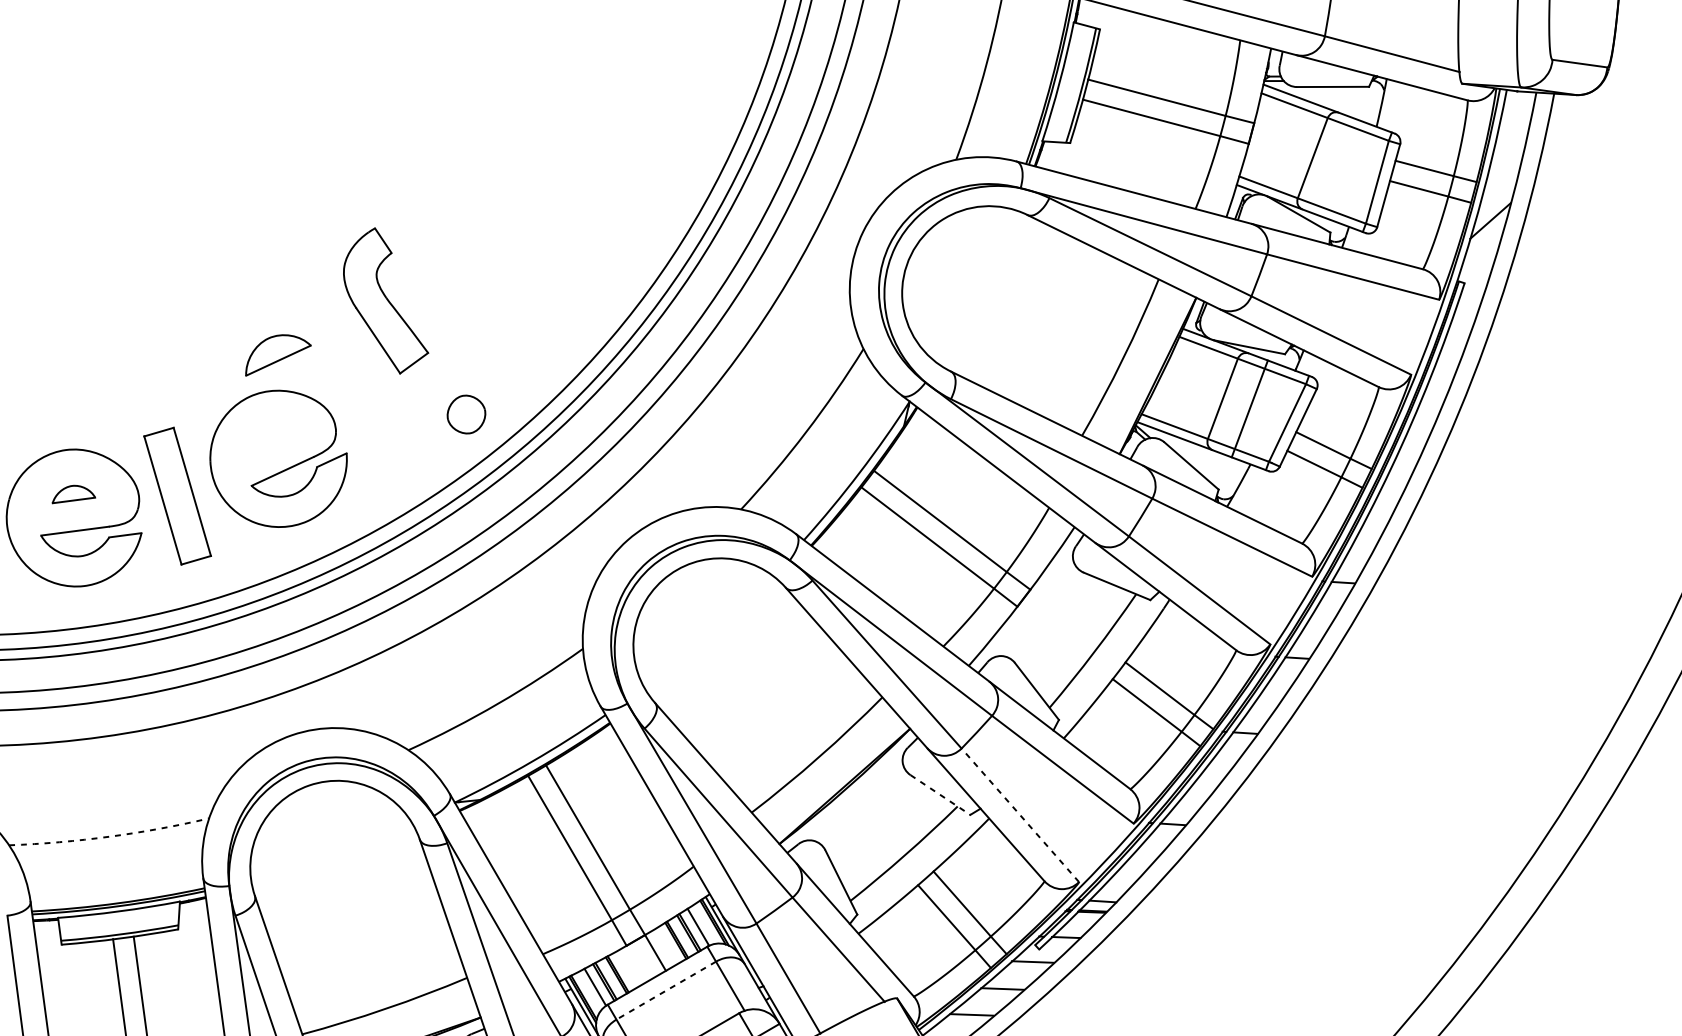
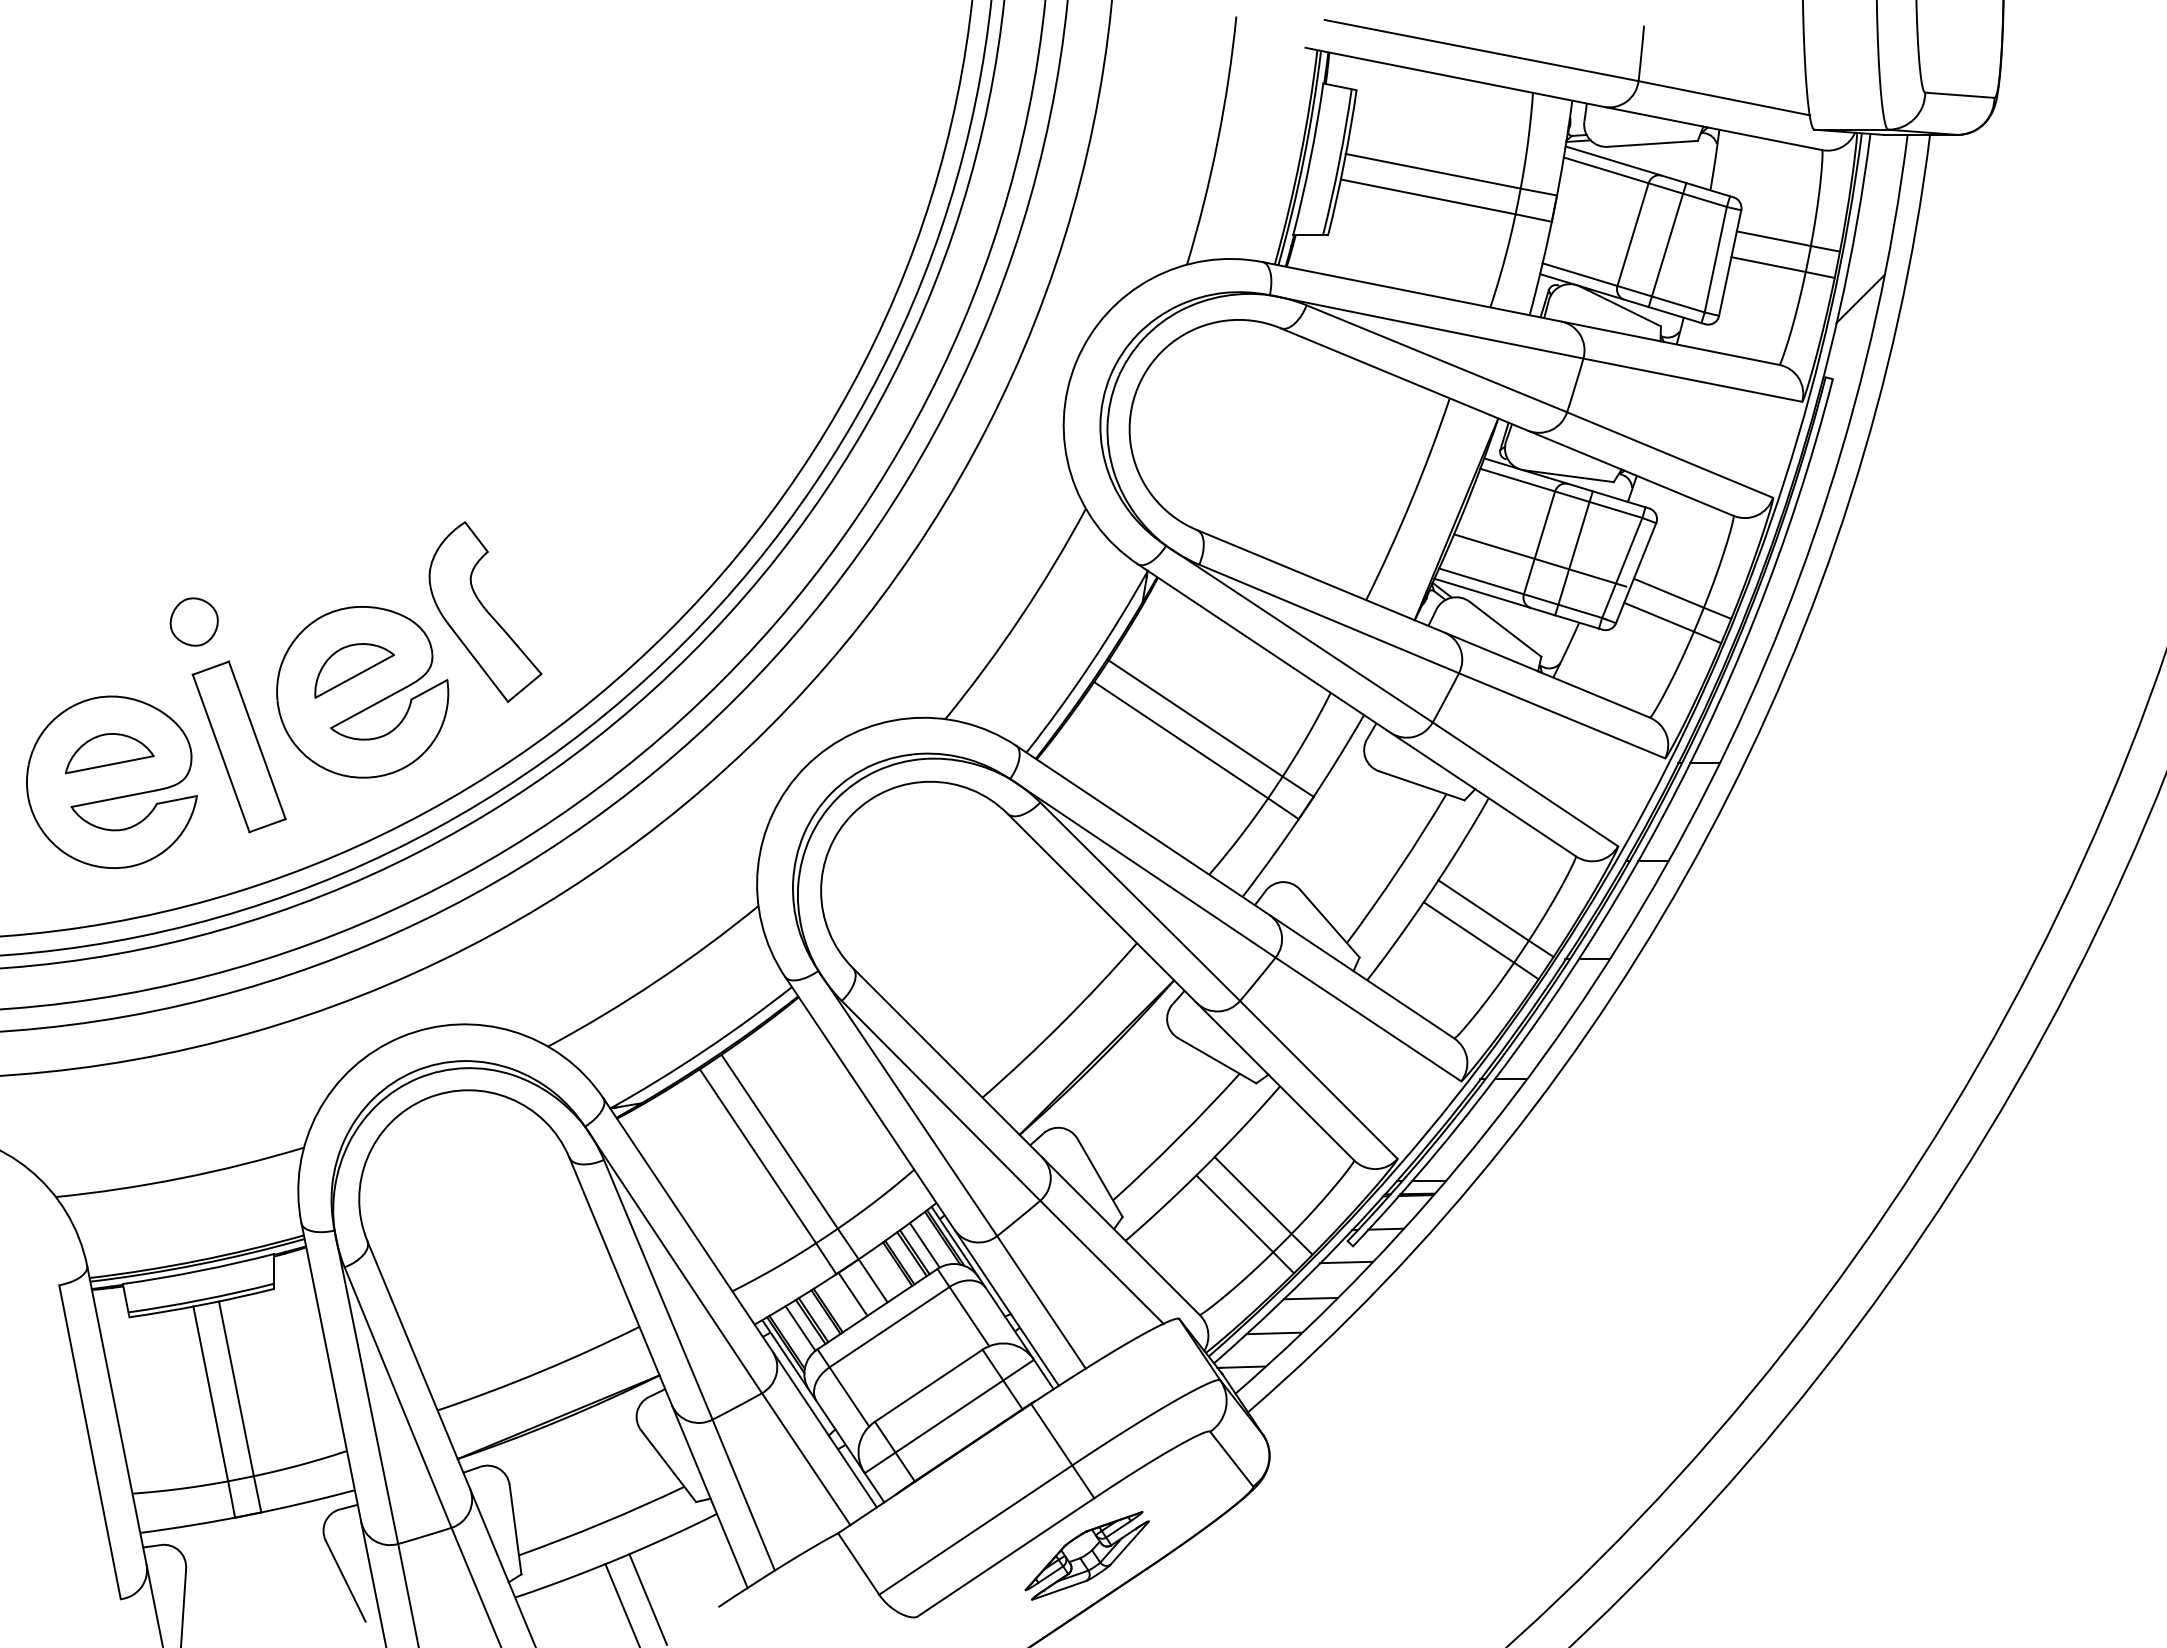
line: (1339, 168) -> (1667, 245), added
part: (386, 300) -> (485, 611), moved
part: (278, 355) -> (354, 670), moved
line: (1222, 412) -> (1540, 560), added
part: (465, 414) -> (193, 621), moved
part: (74, 494) -> (109, 753), size x1.67
line: (940, 795) -> (1217, 1061), dashed -> solid
line: (1020, 814) -> (1318, 1079), dashed -> solid
arc: (110, 836) -> (181, 1178), dashed -> solid
line: (638, 961) -> (852, 1293), added
line: (666, 990) -> (889, 1327), dashed -> solid

